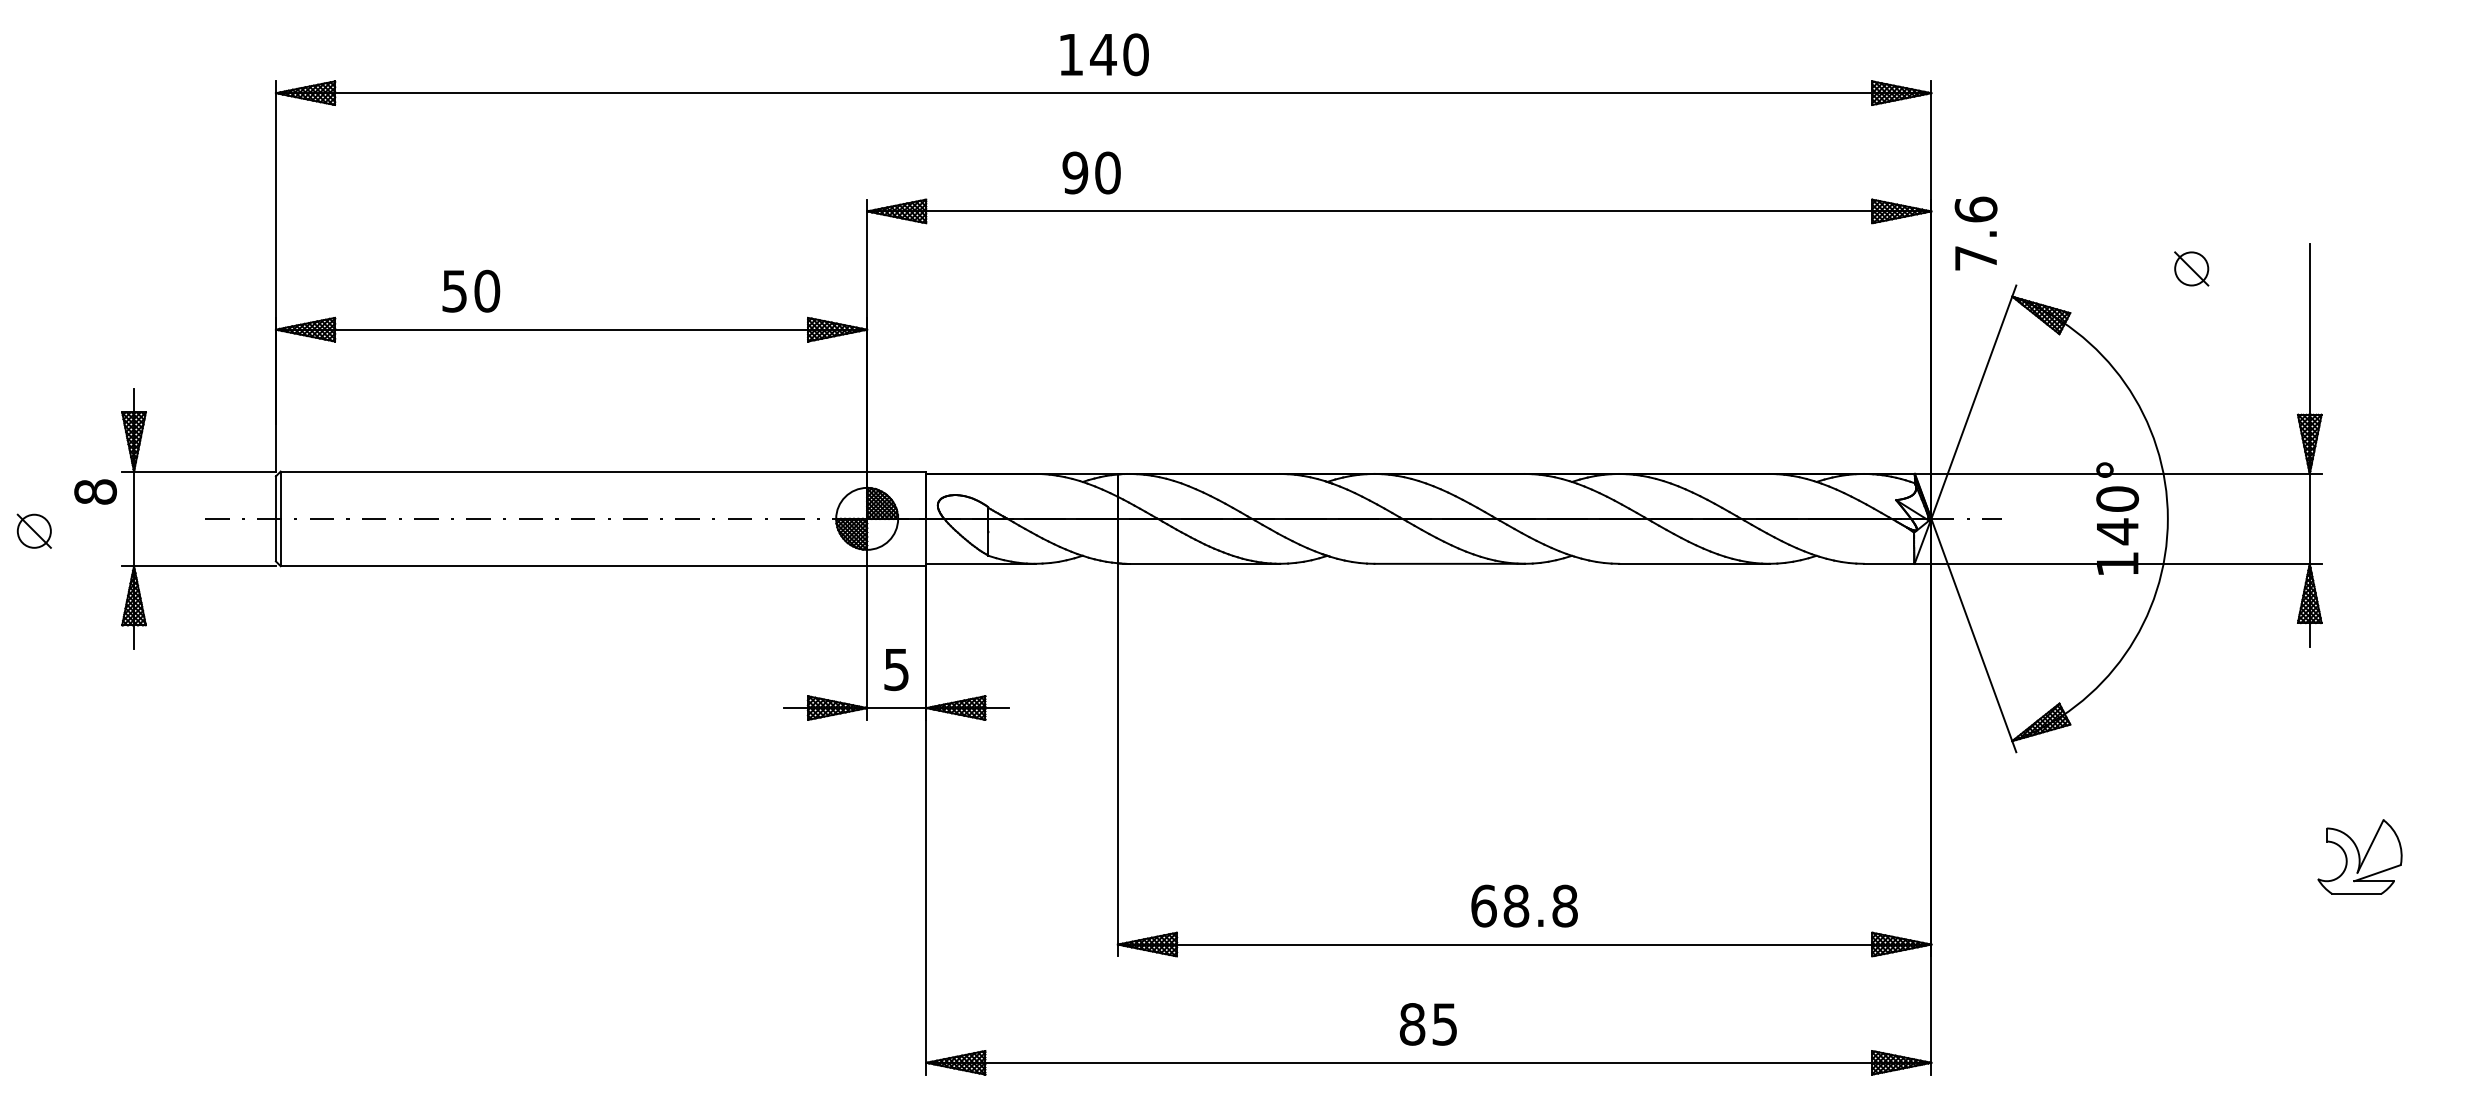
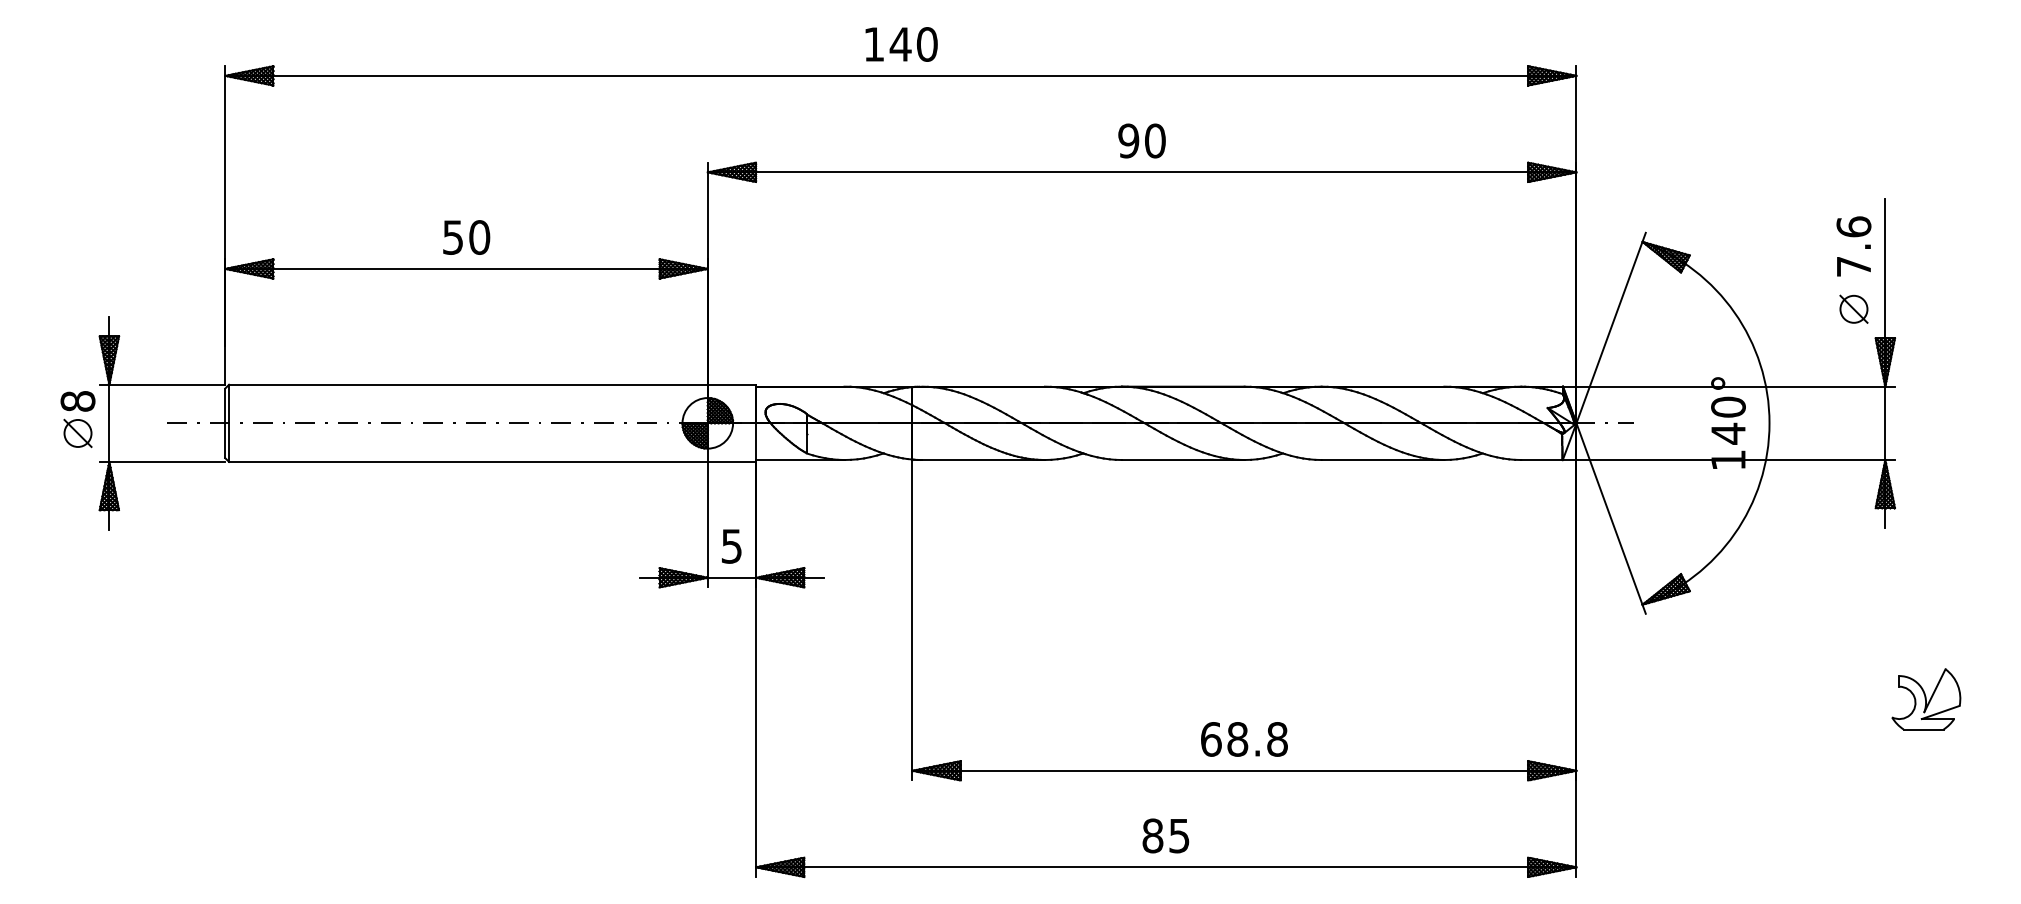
text: (1090, 172) -> (1141, 140), moved
text: (1975, 233) -> (1853, 246), moved
part: (2191, 267) -> (1853, 308), moved
text: (471, 291) -> (466, 237), moved
part: (33, 530) -> (77, 432), moved

